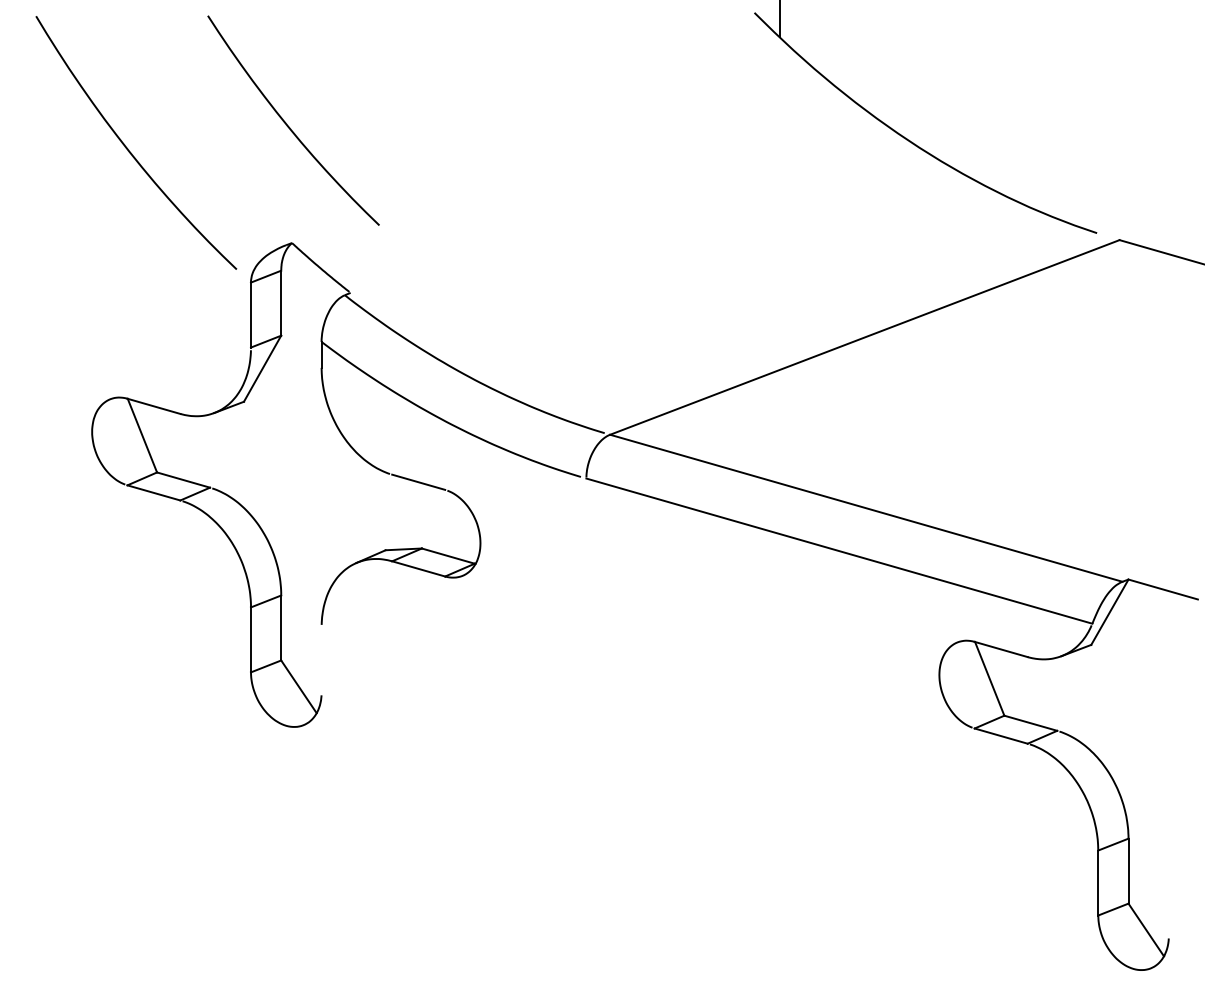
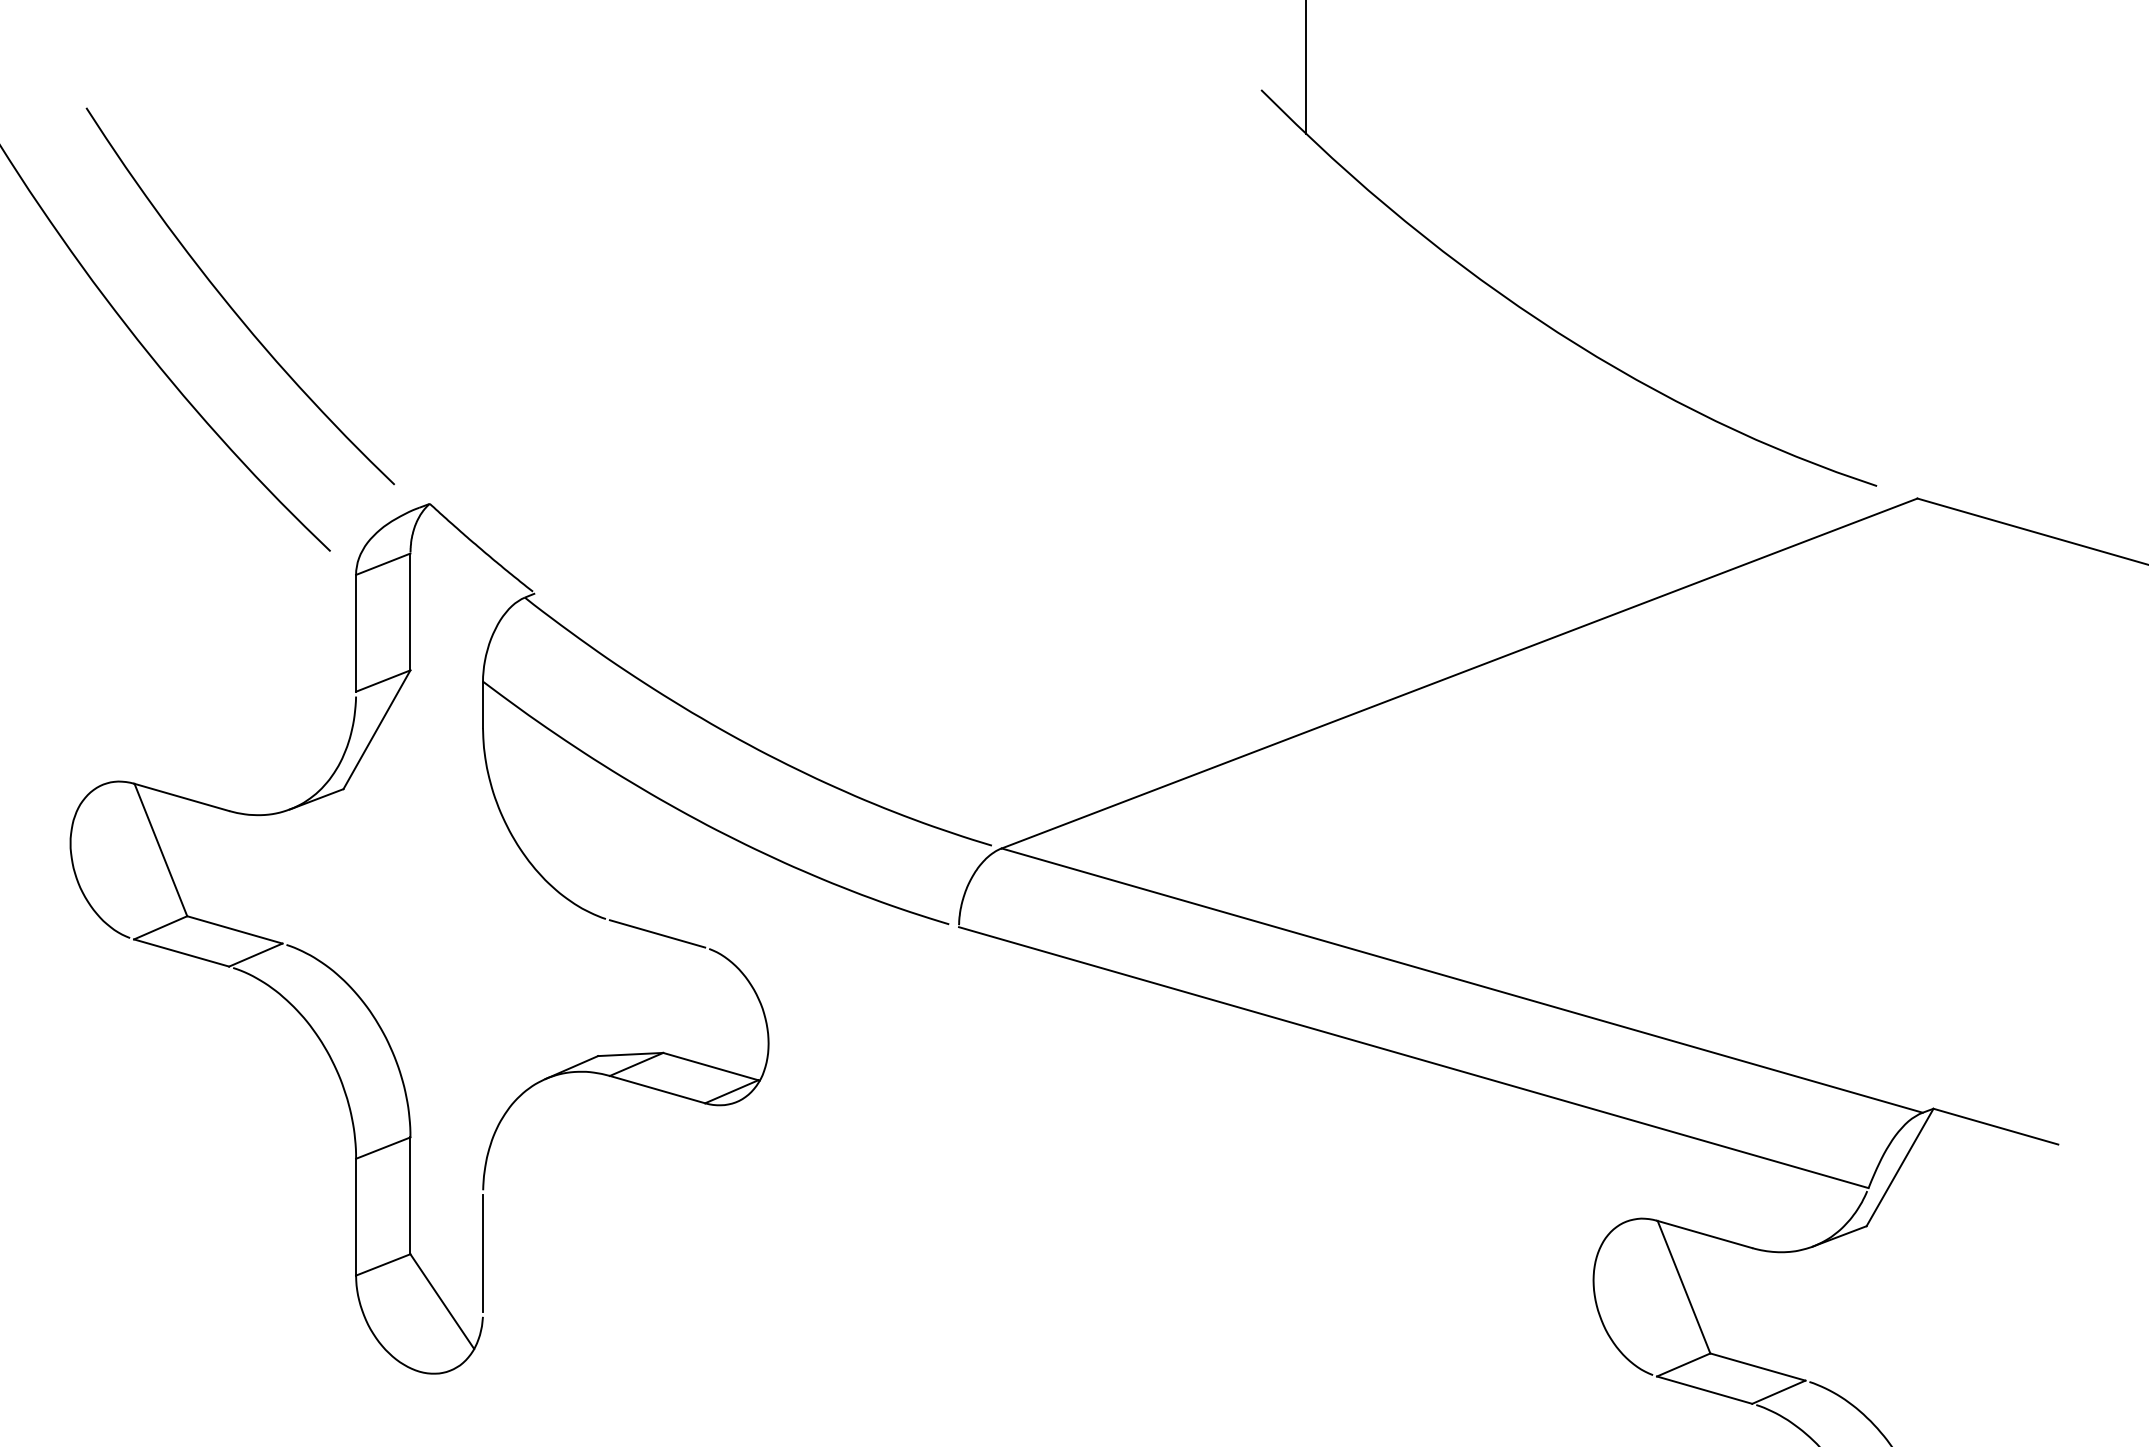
curve: (288, 125) -> (231, 305), moved
line: (321, 659) -> (482, 1252), added

